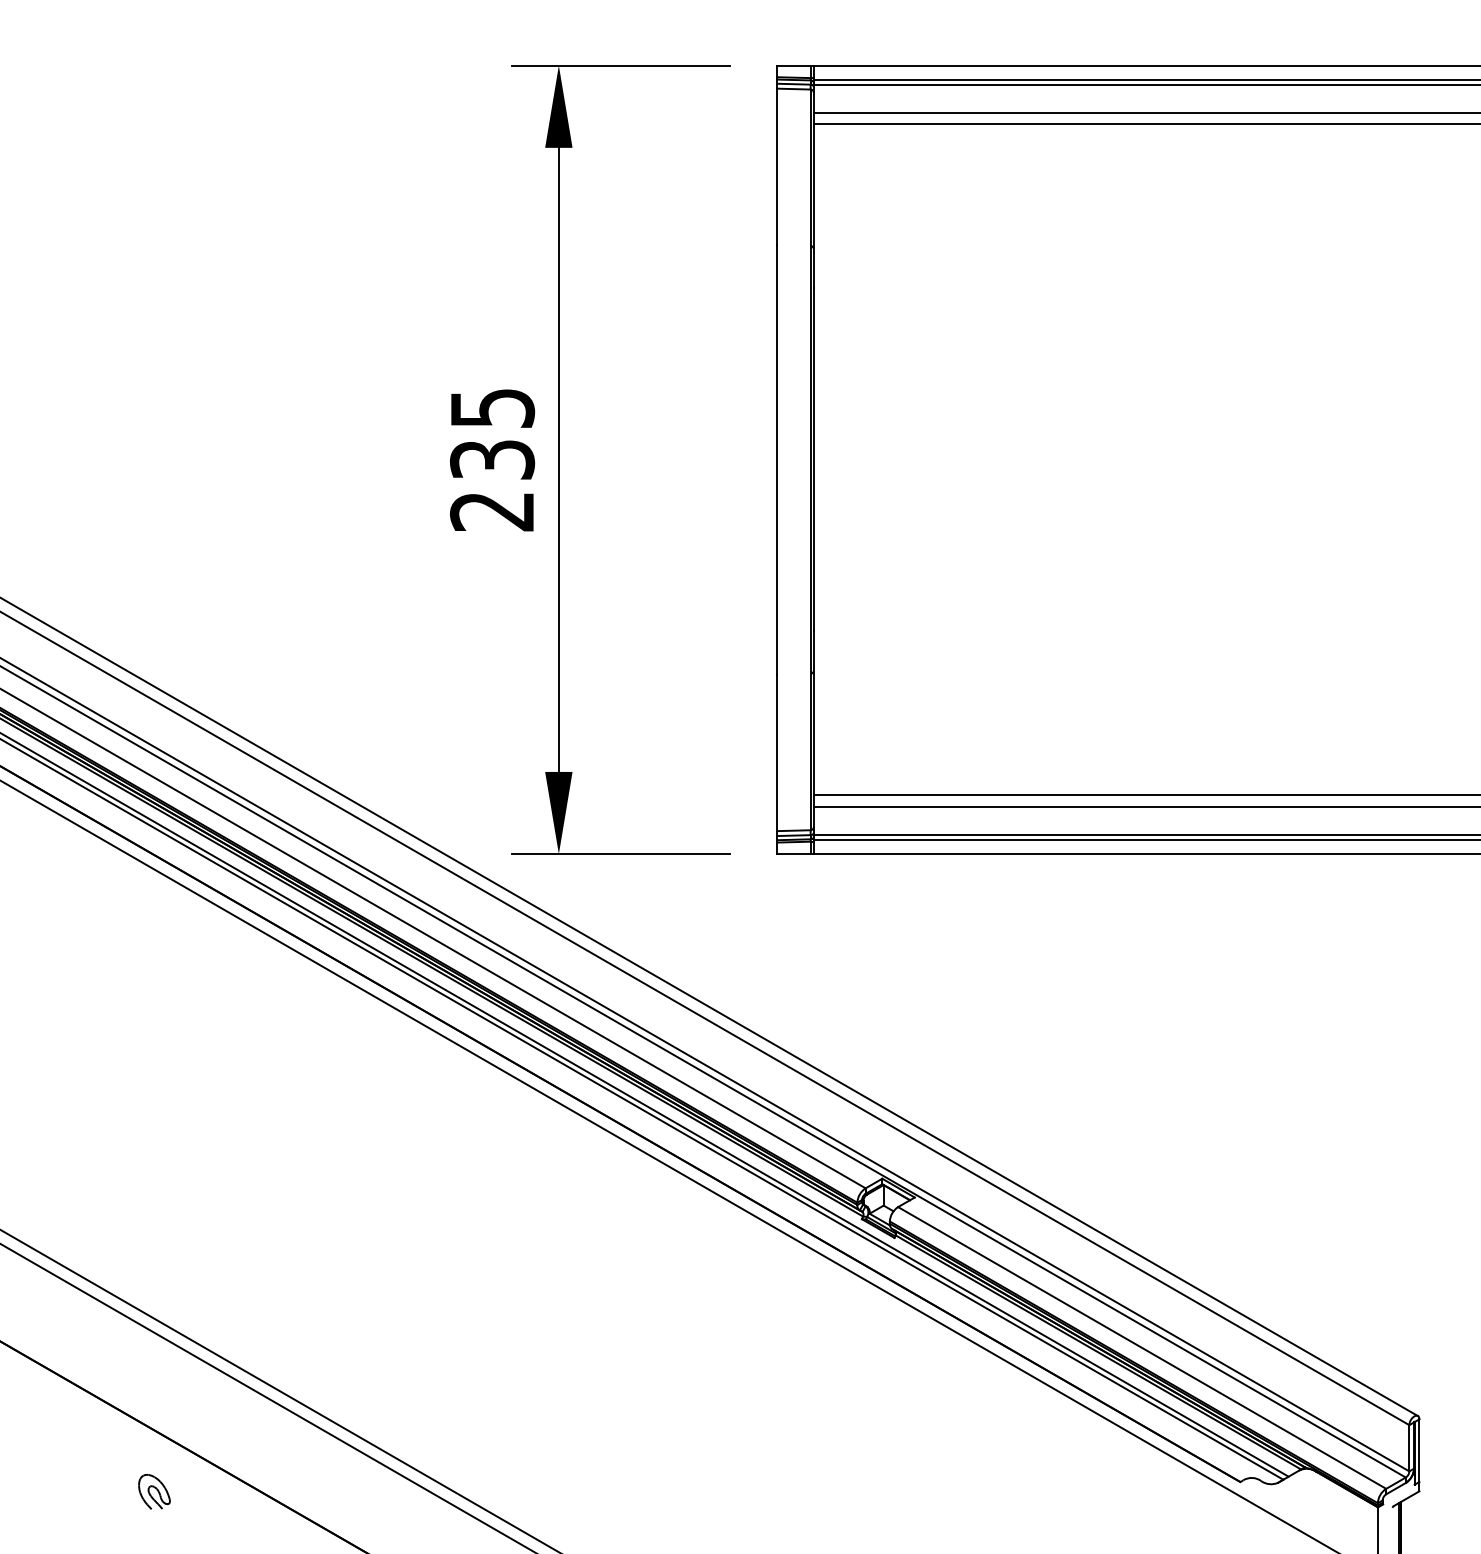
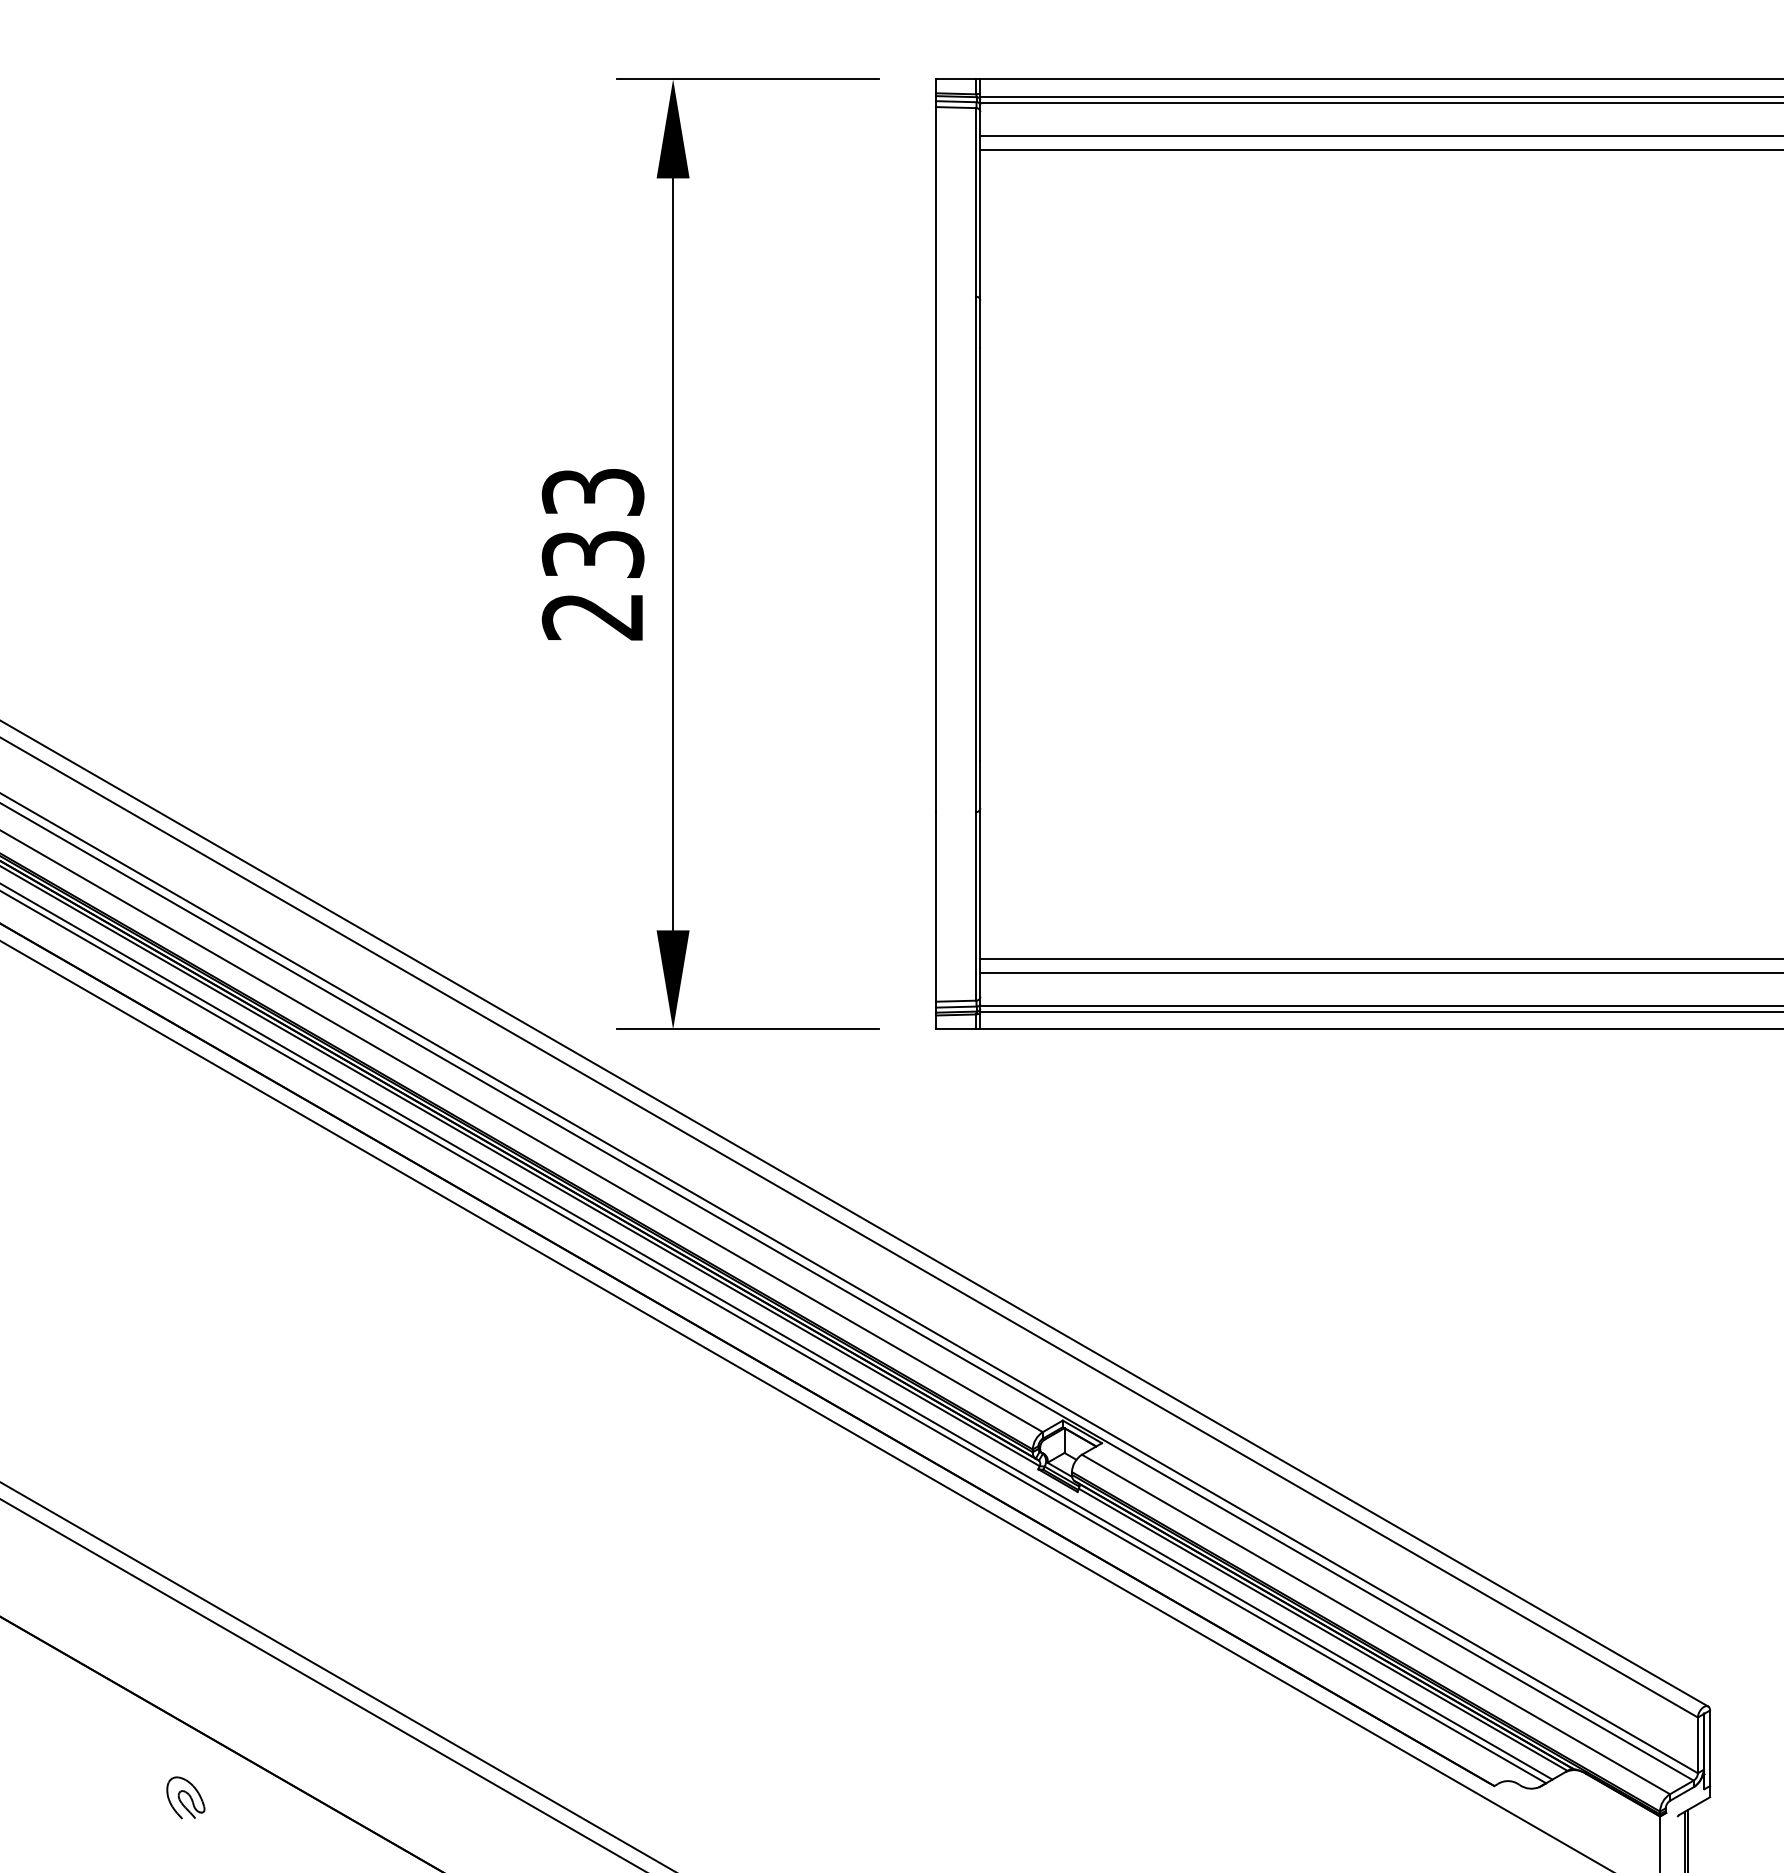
text: (491, 408) -> (592, 492), 235 -> 233

